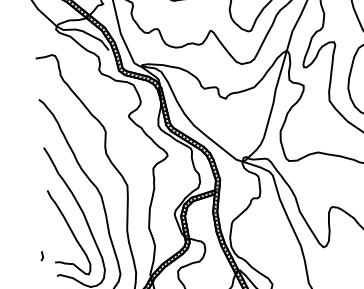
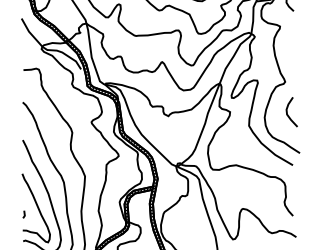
line: (41, 256) -> (23, 214), moved

